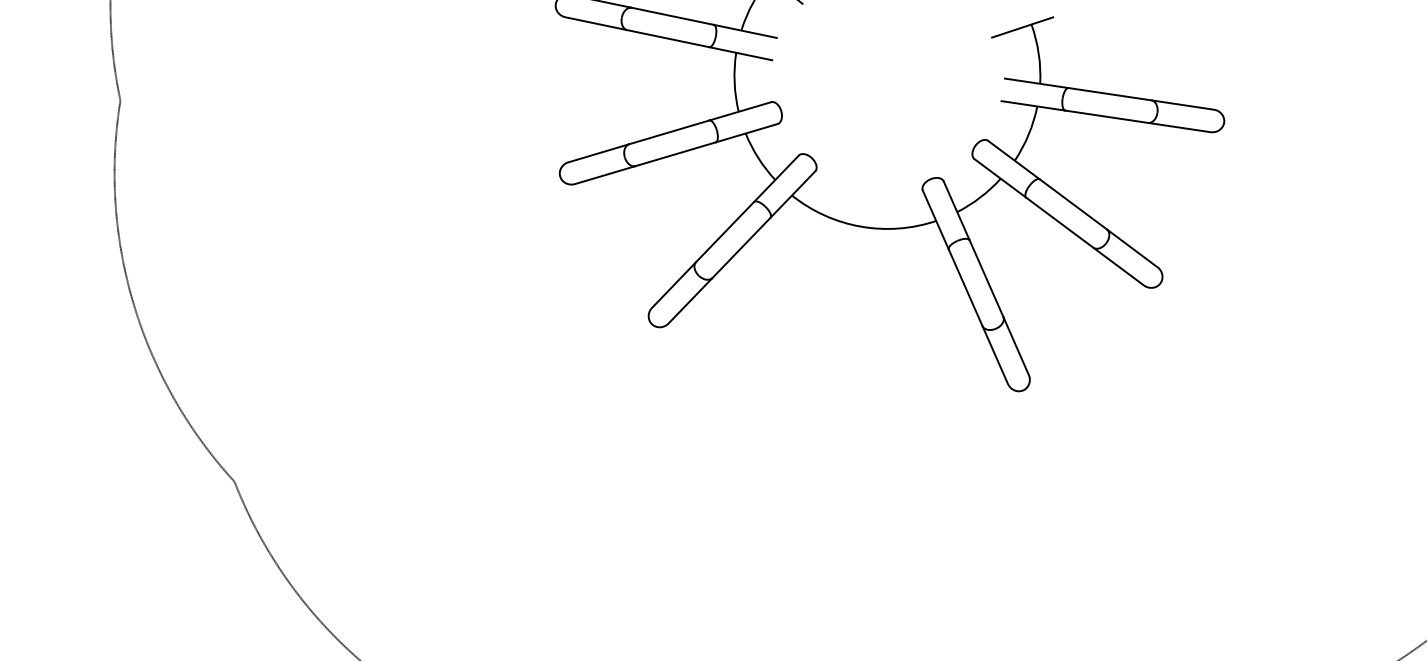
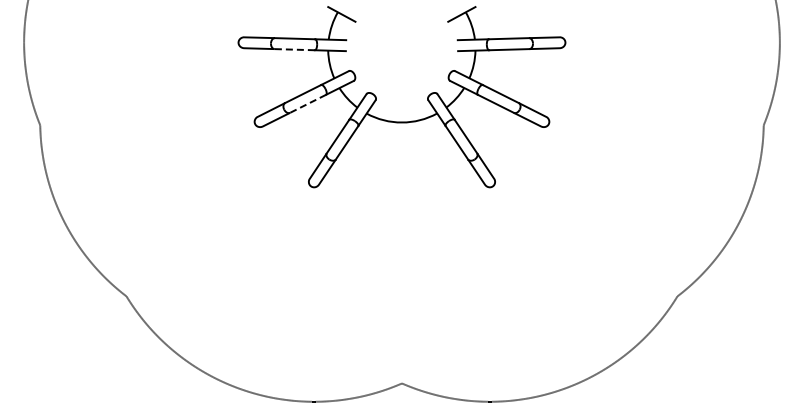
line: (667, 38) -> (294, 49), solid -> dashed
line: (674, 155) -> (307, 104), solid -> dashed

